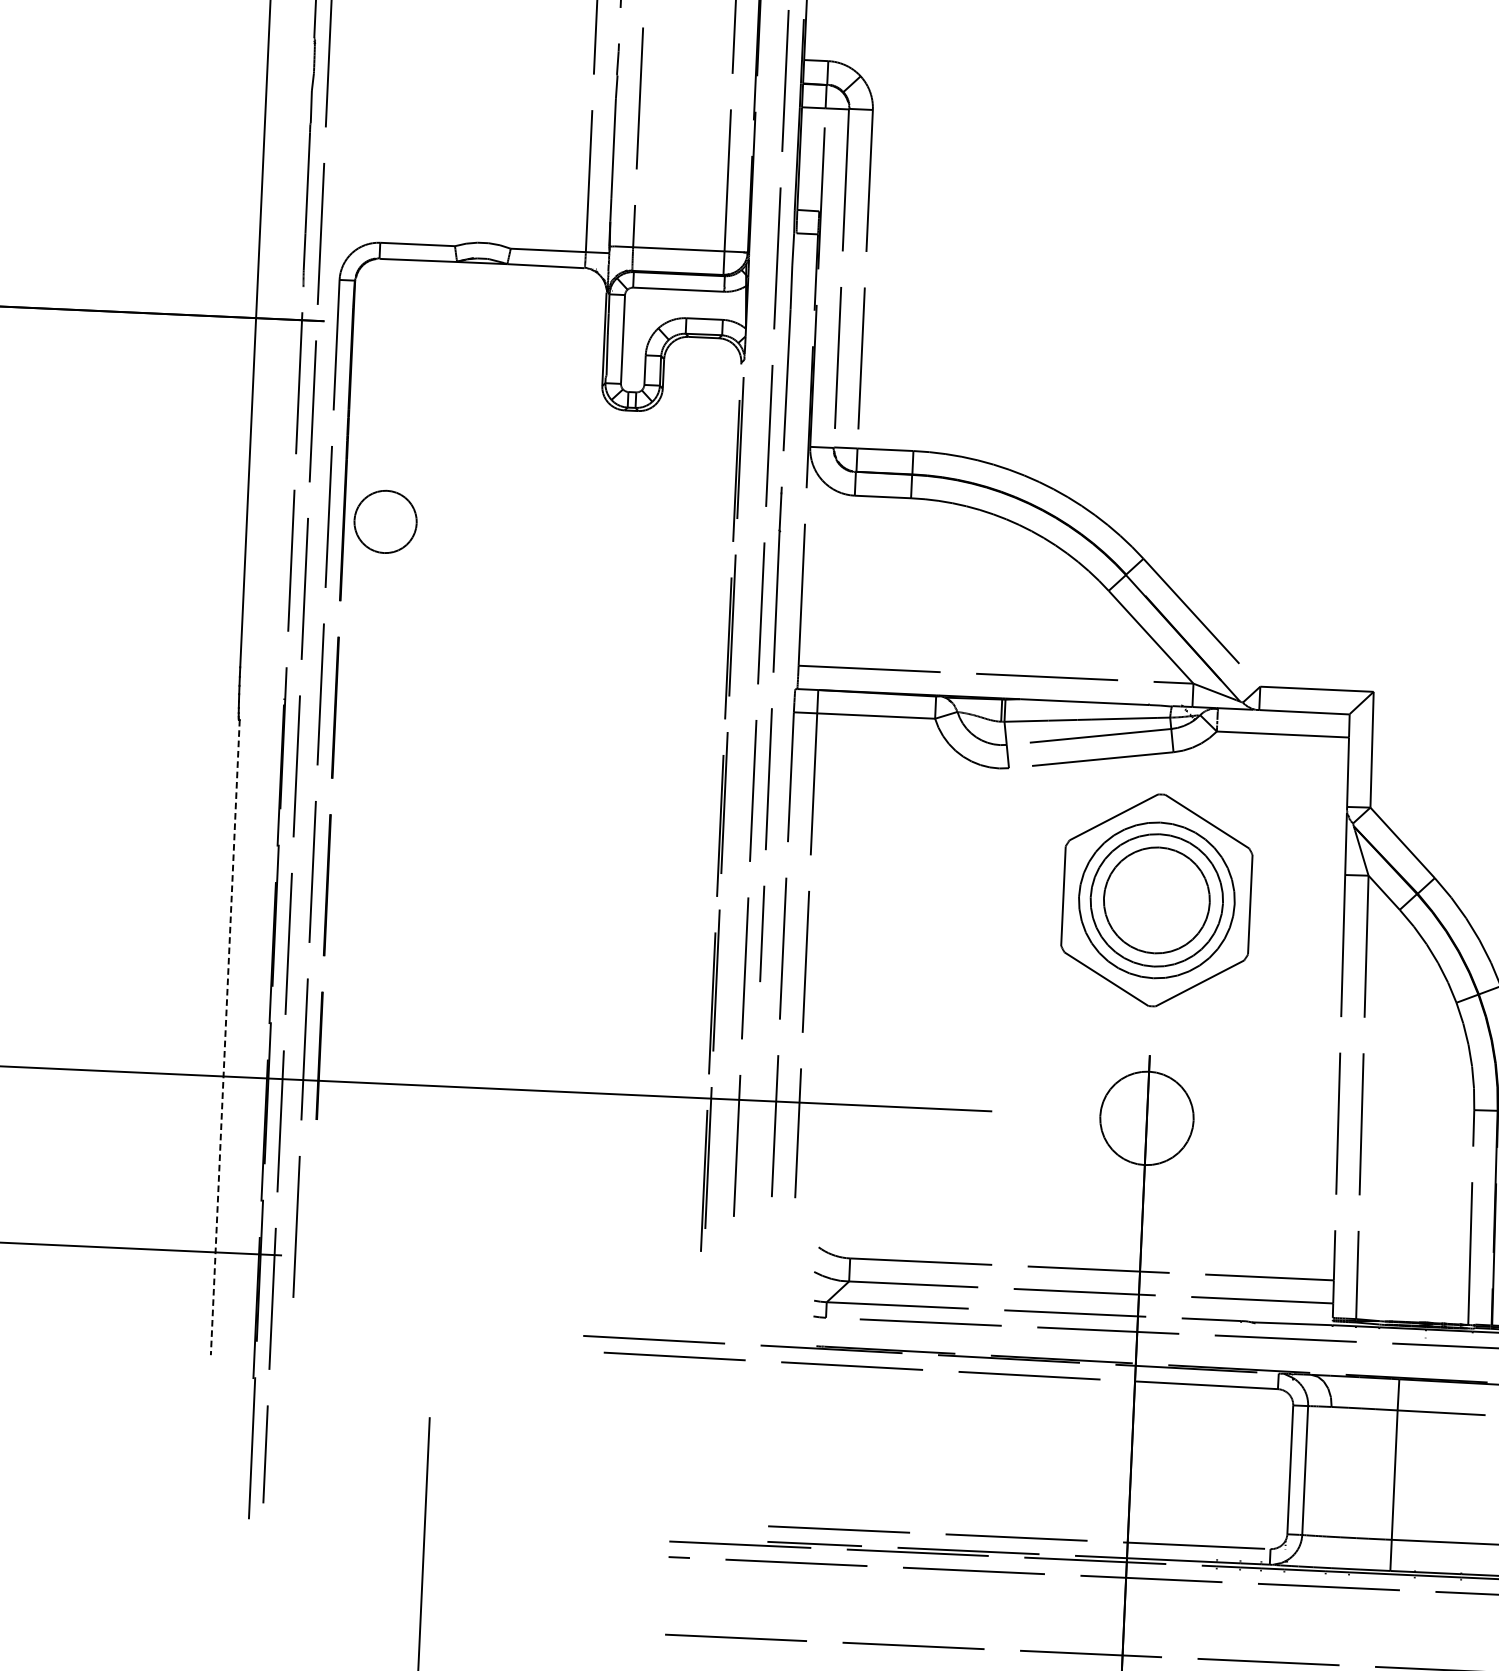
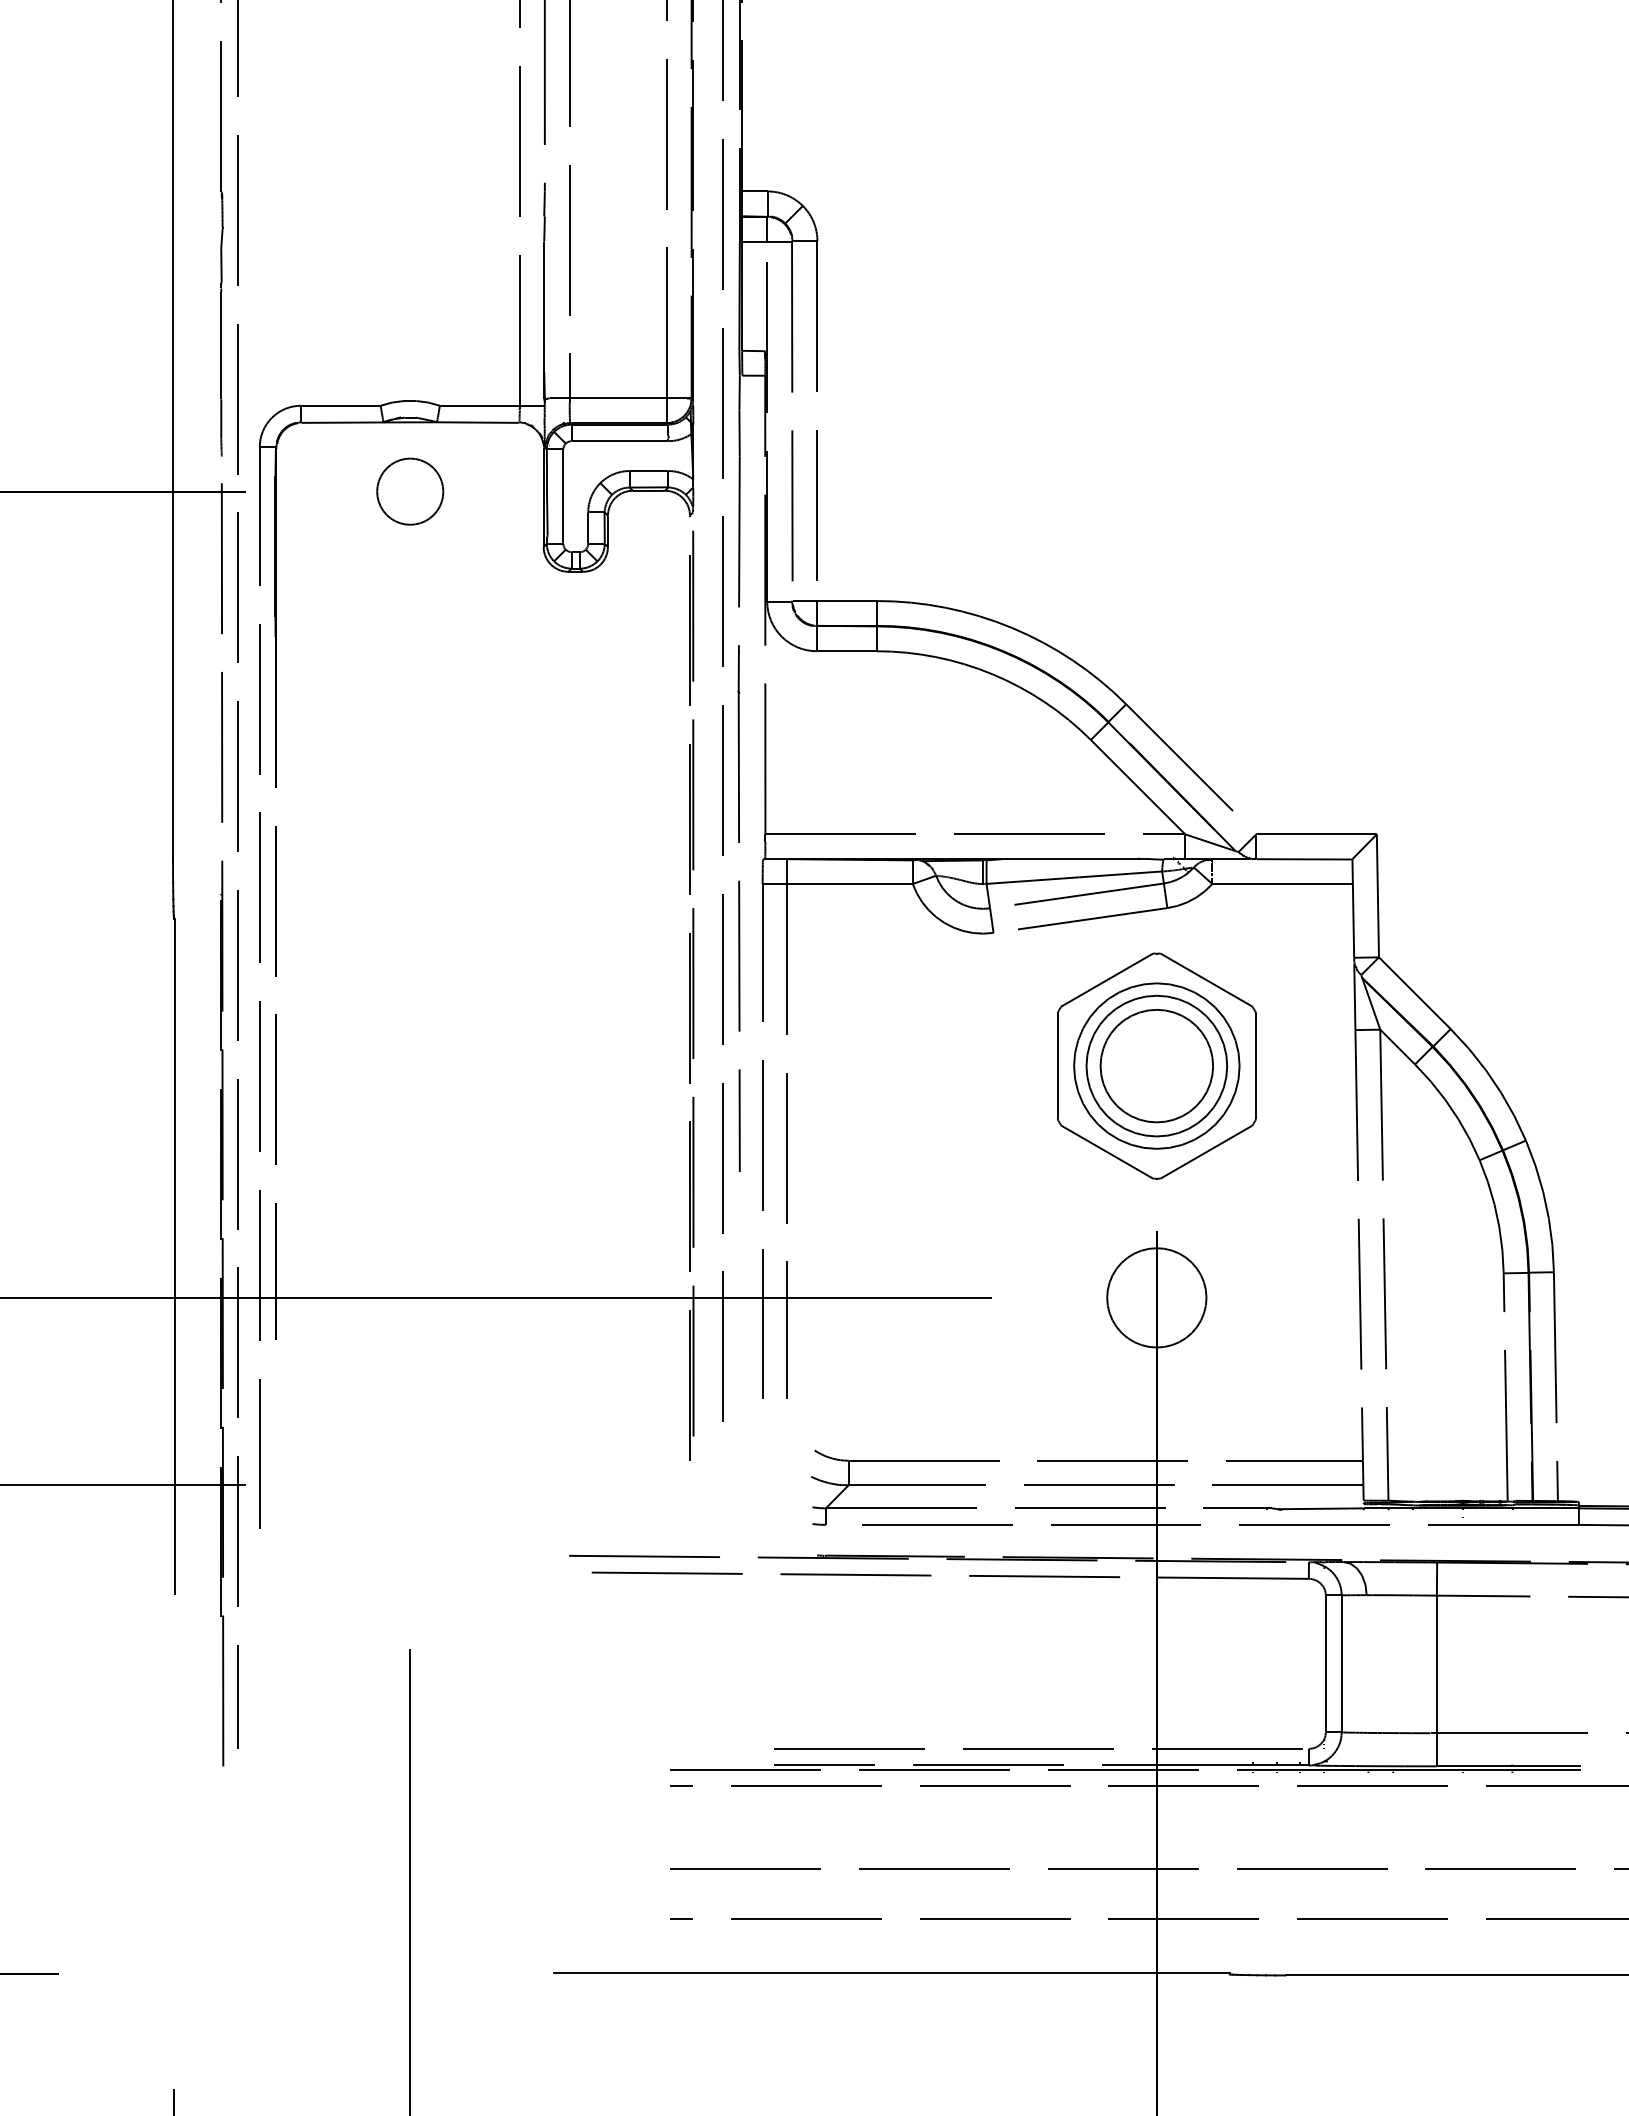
part: (385, 521) -> (410, 491), moved
line: (225, 1037) -> (175, 1256), dashed -> solid

